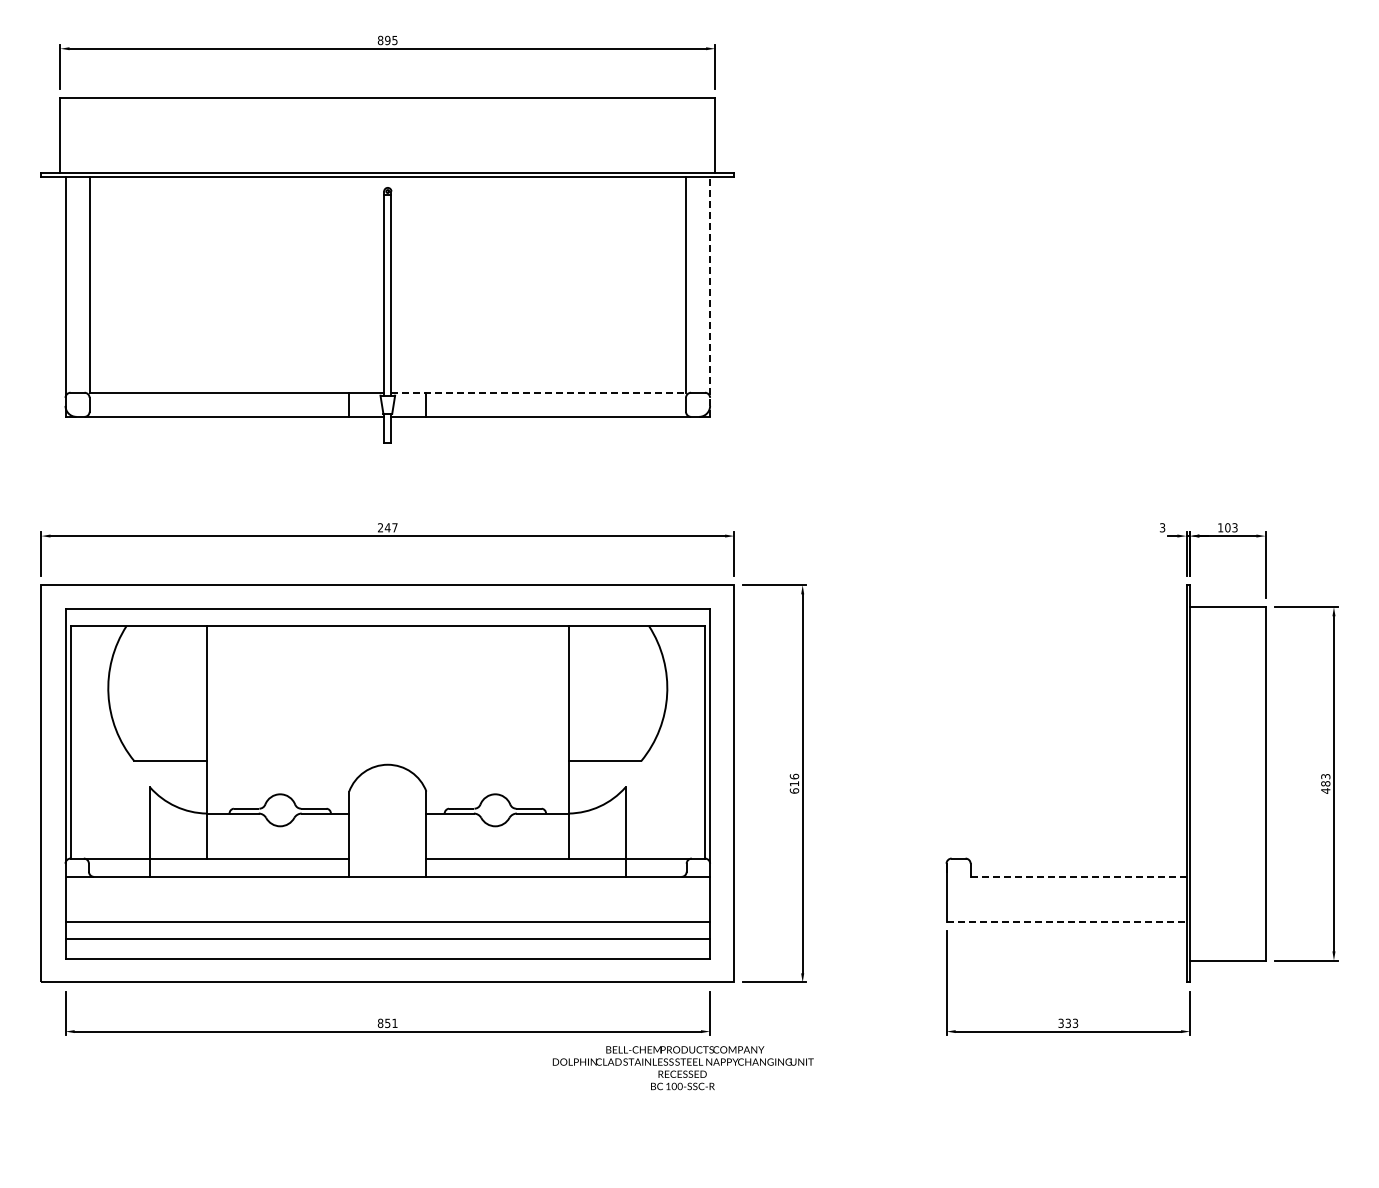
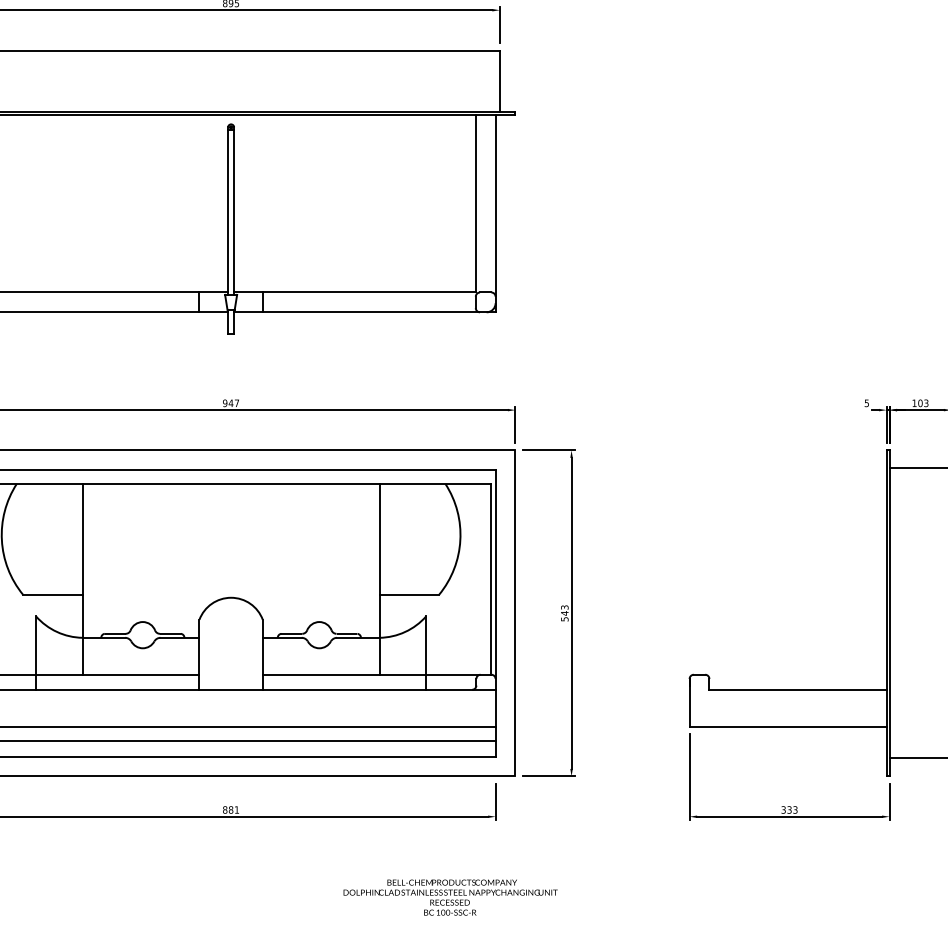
line: (710, 296) -> (495, 213), dashed -> solid
line: (539, 392) -> (355, 292), dashed -> solid
text: (380, 527) -> (225, 403), 247 -> 947
text: (1162, 527) -> (866, 403), 3 -> 5
text: (794, 783) -> (564, 613), 616 -> 543
line: (1078, 876) -> (797, 689), dashed -> solid
line: (1066, 921) -> (788, 726), dashed -> solid
text: (387, 1022) -> (230, 809), 851 -> 881
text: (682, 1068) -> (449, 897), moved

